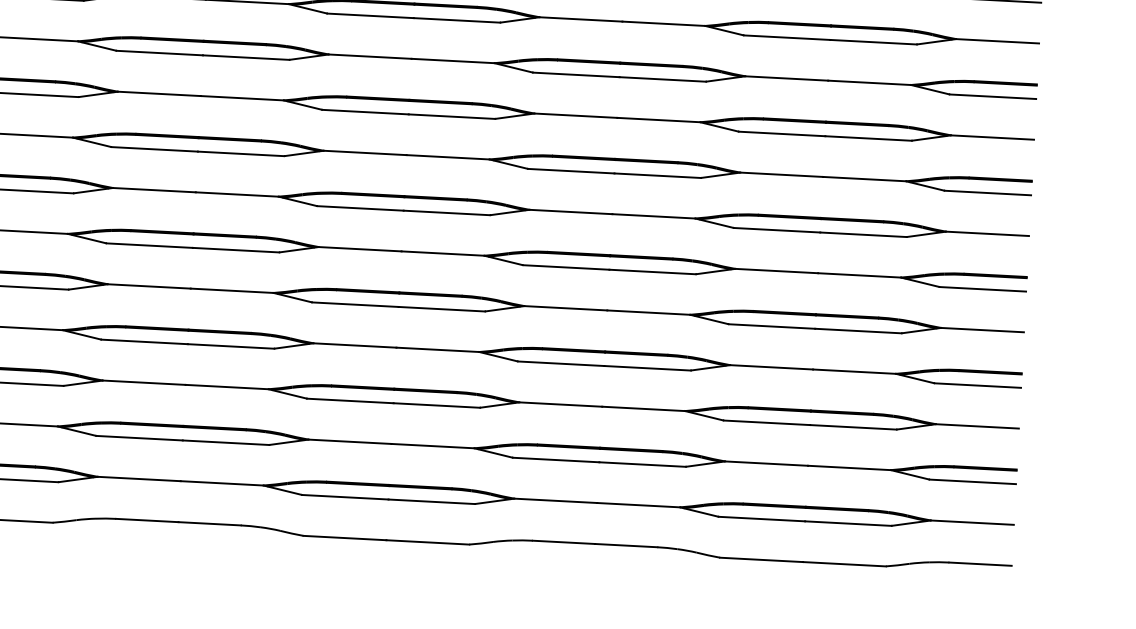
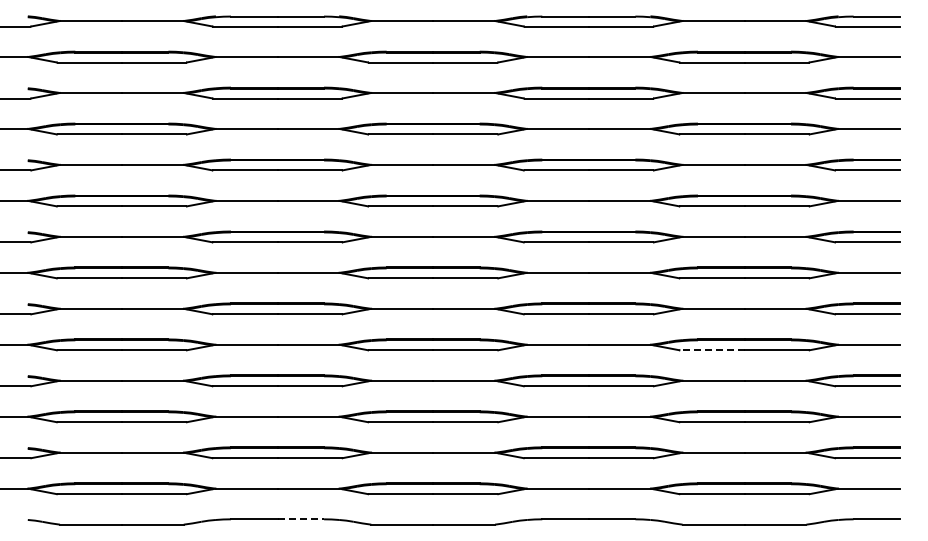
line: (771, 326) -> (711, 350), solid -> dashed
line: (210, 524) -> (301, 519), solid -> dashed

